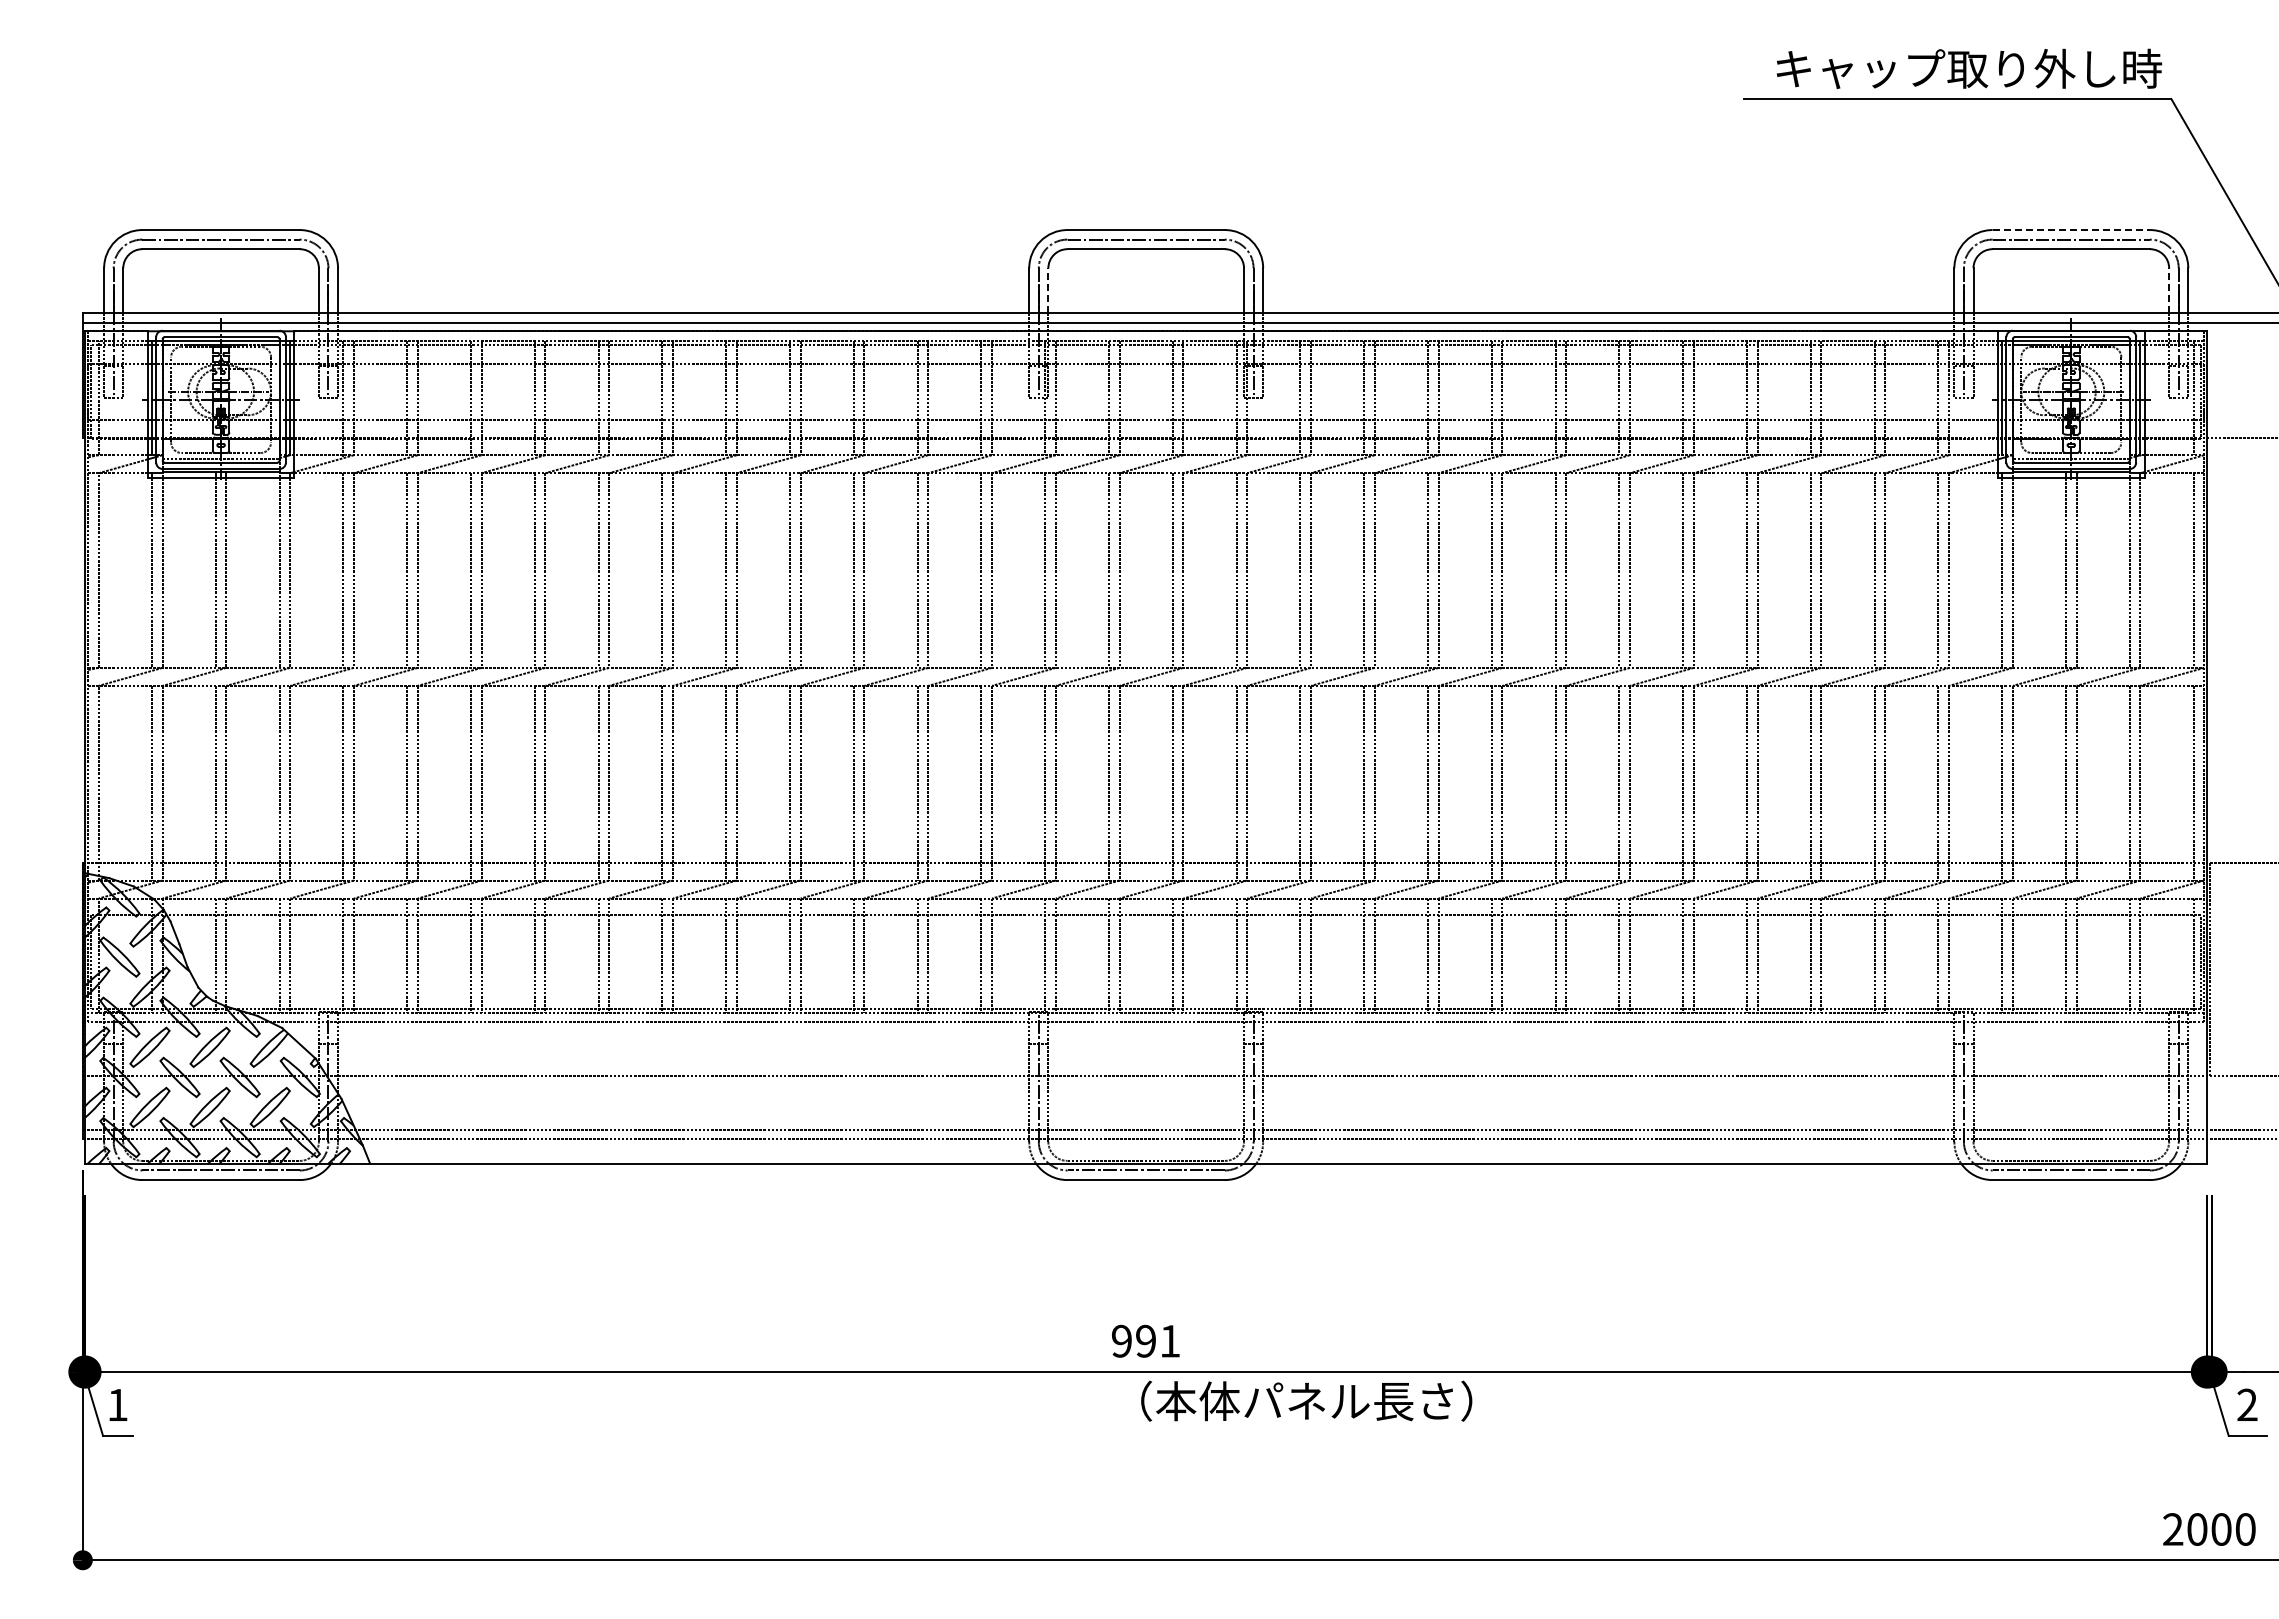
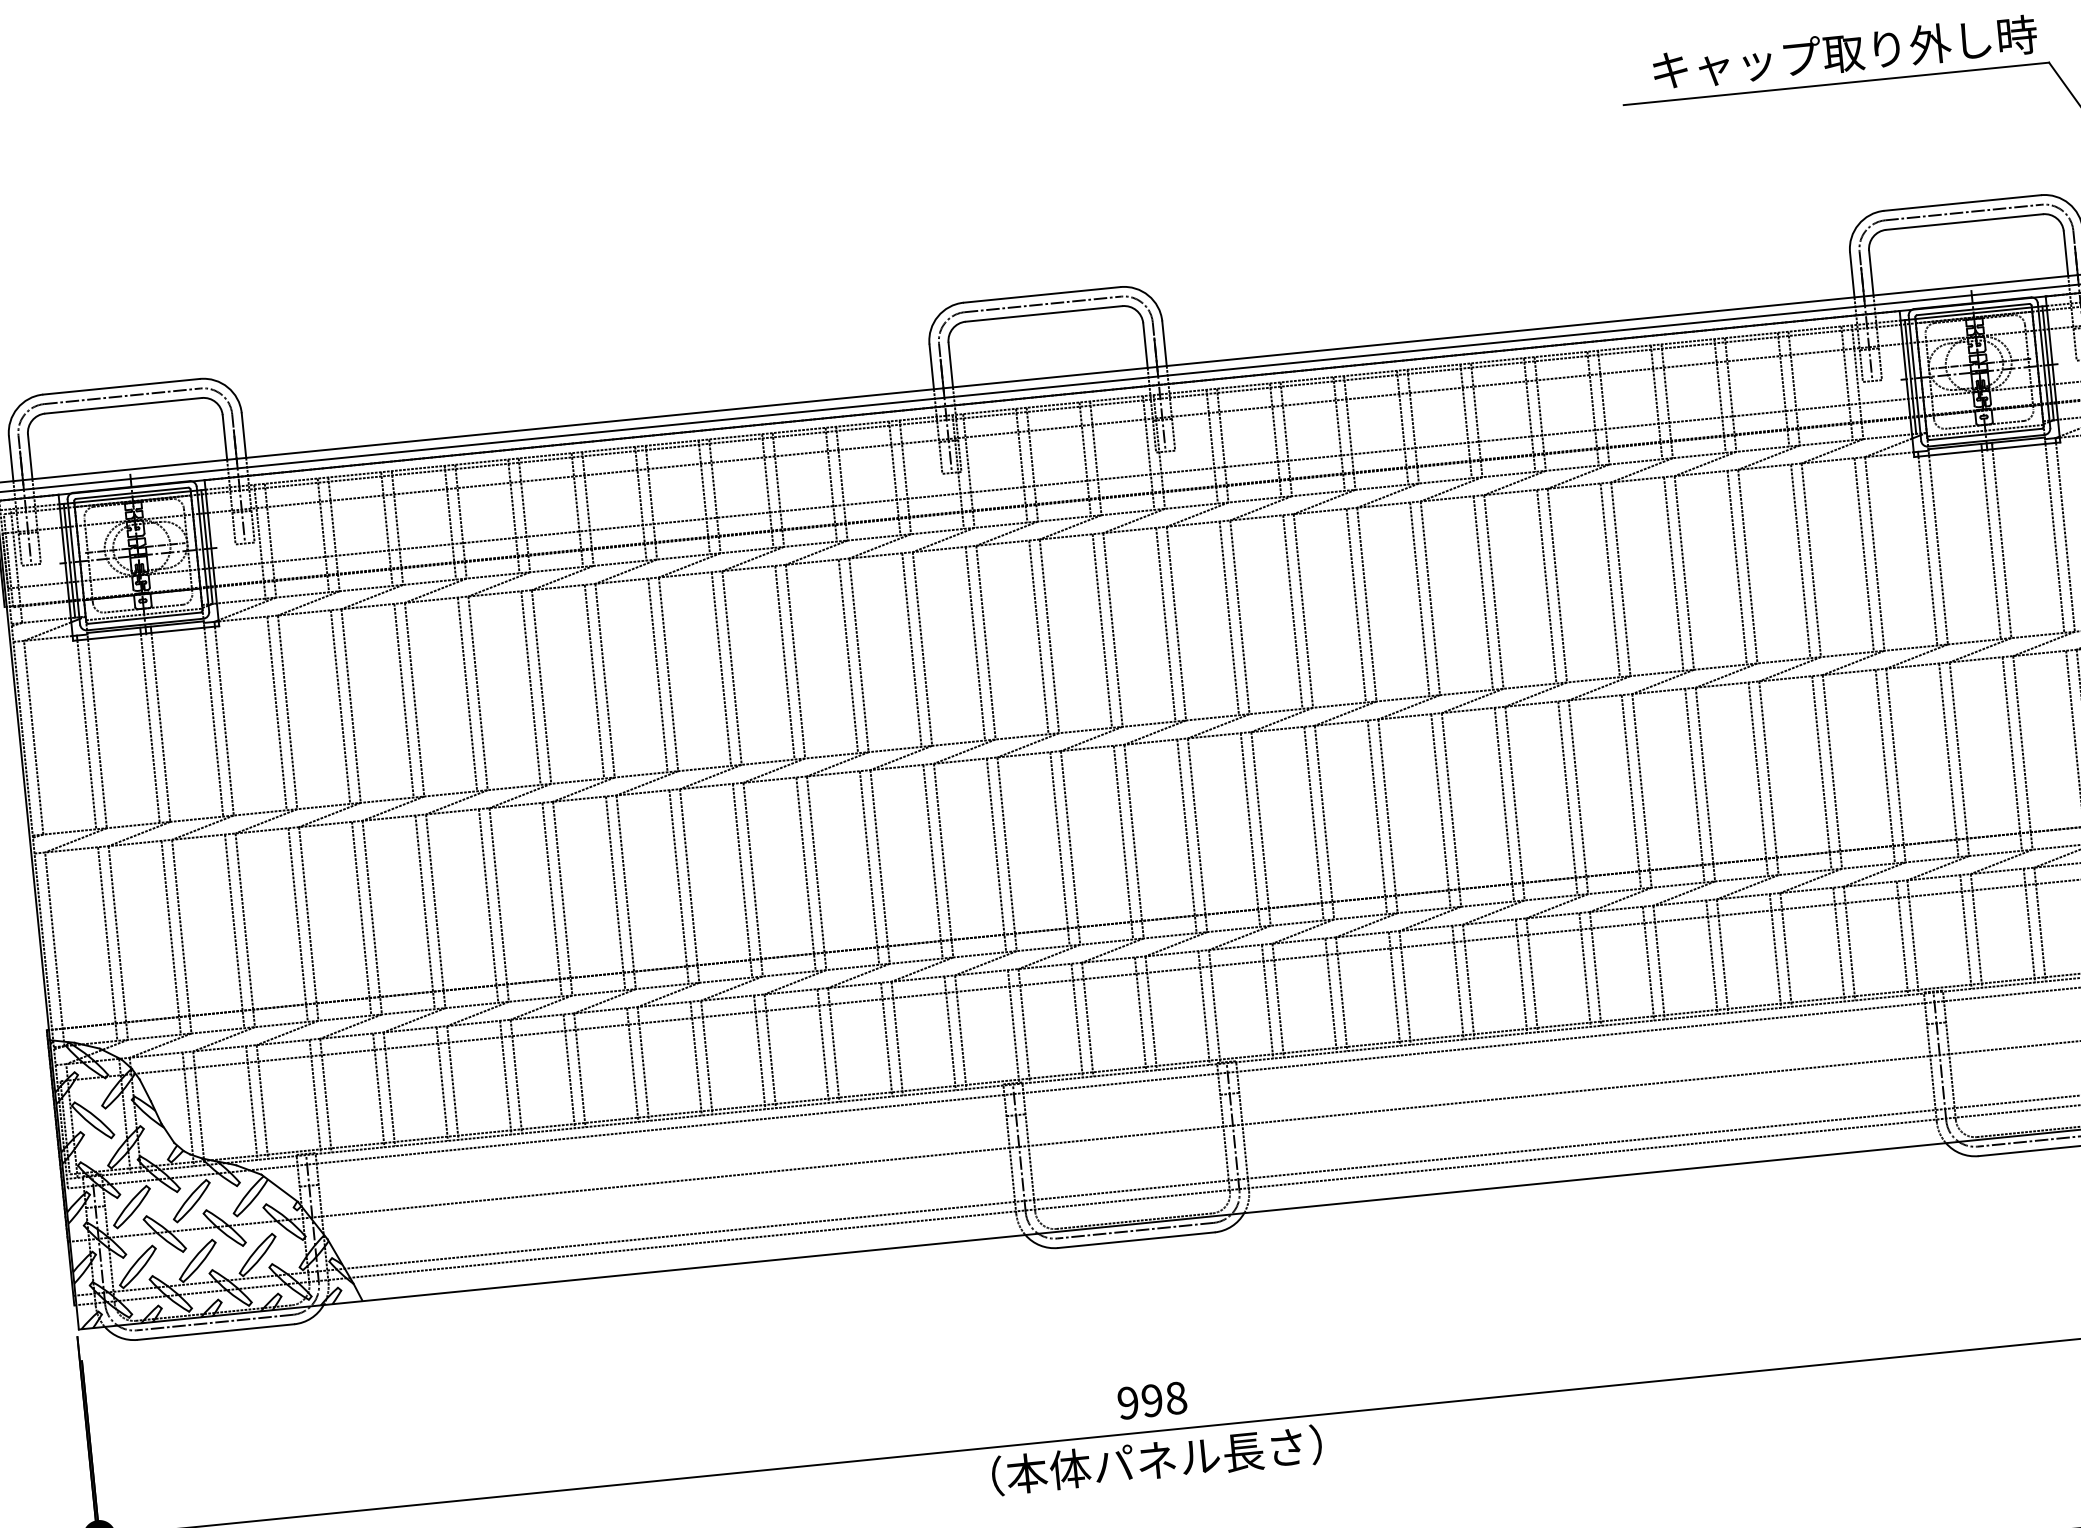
line: (2071, 230) -> (1962, 203), dashed -> solid
line: (1048, 290) -> (950, 364), dashed -> solid
line: (2169, 290) -> (2066, 253), dashed -> solid
text: (1170, 1341) -> (1176, 1398), 991 -> 998
text: (1306, 1400) -> (1156, 1459), moved

